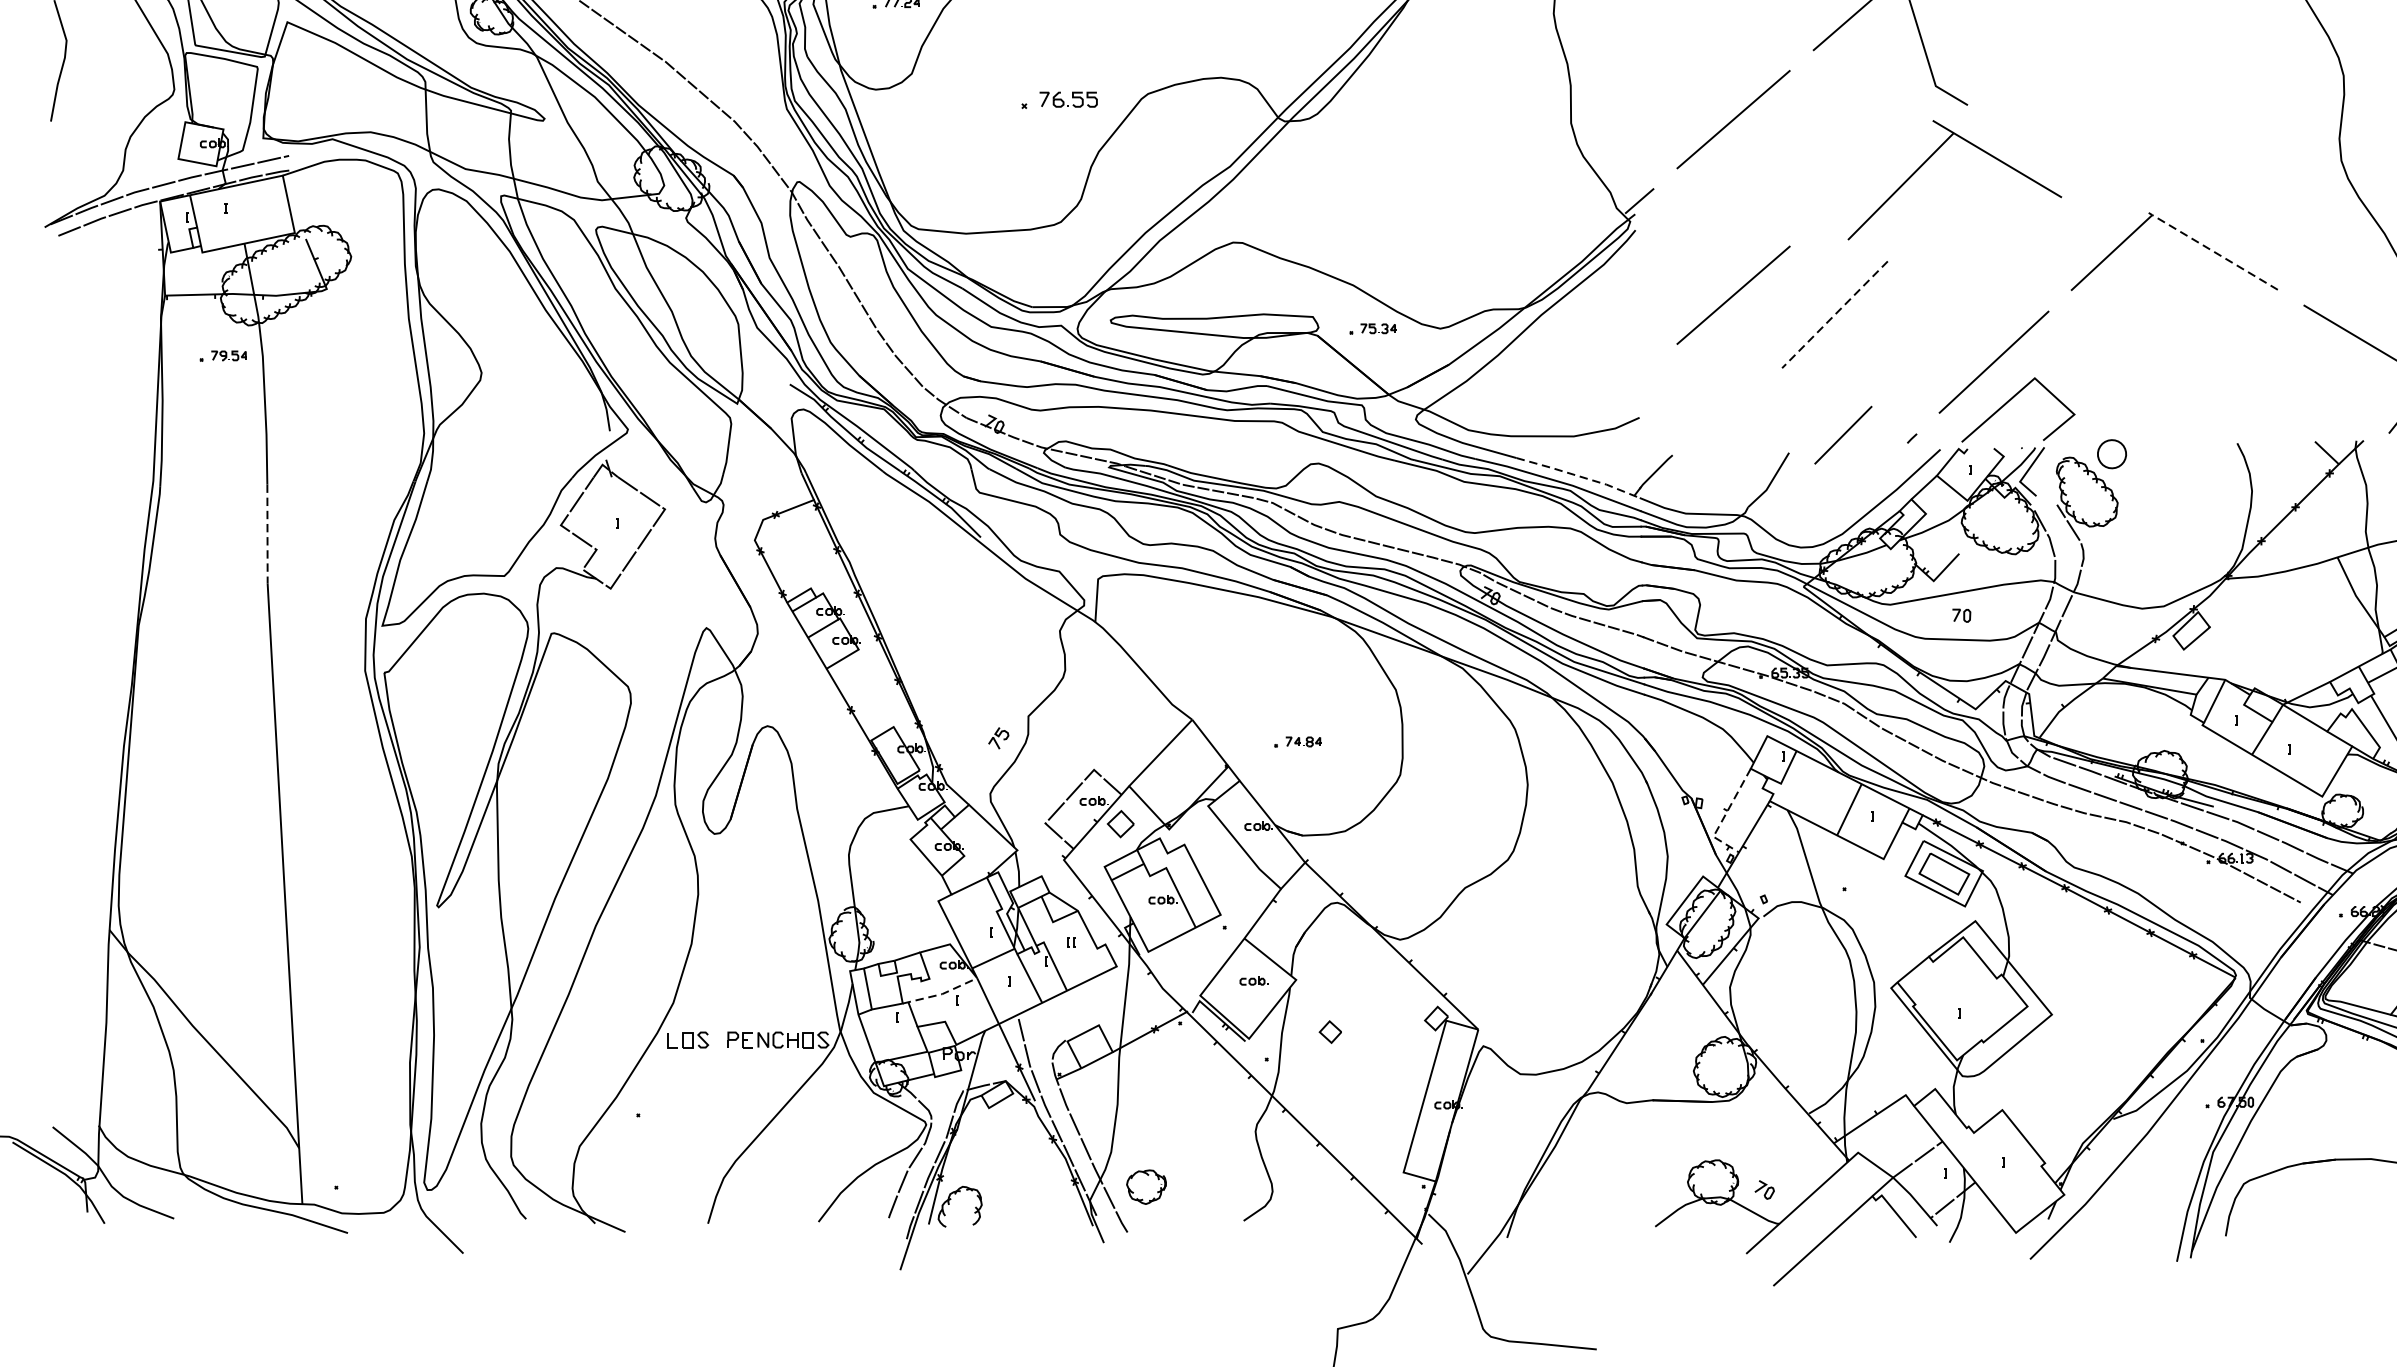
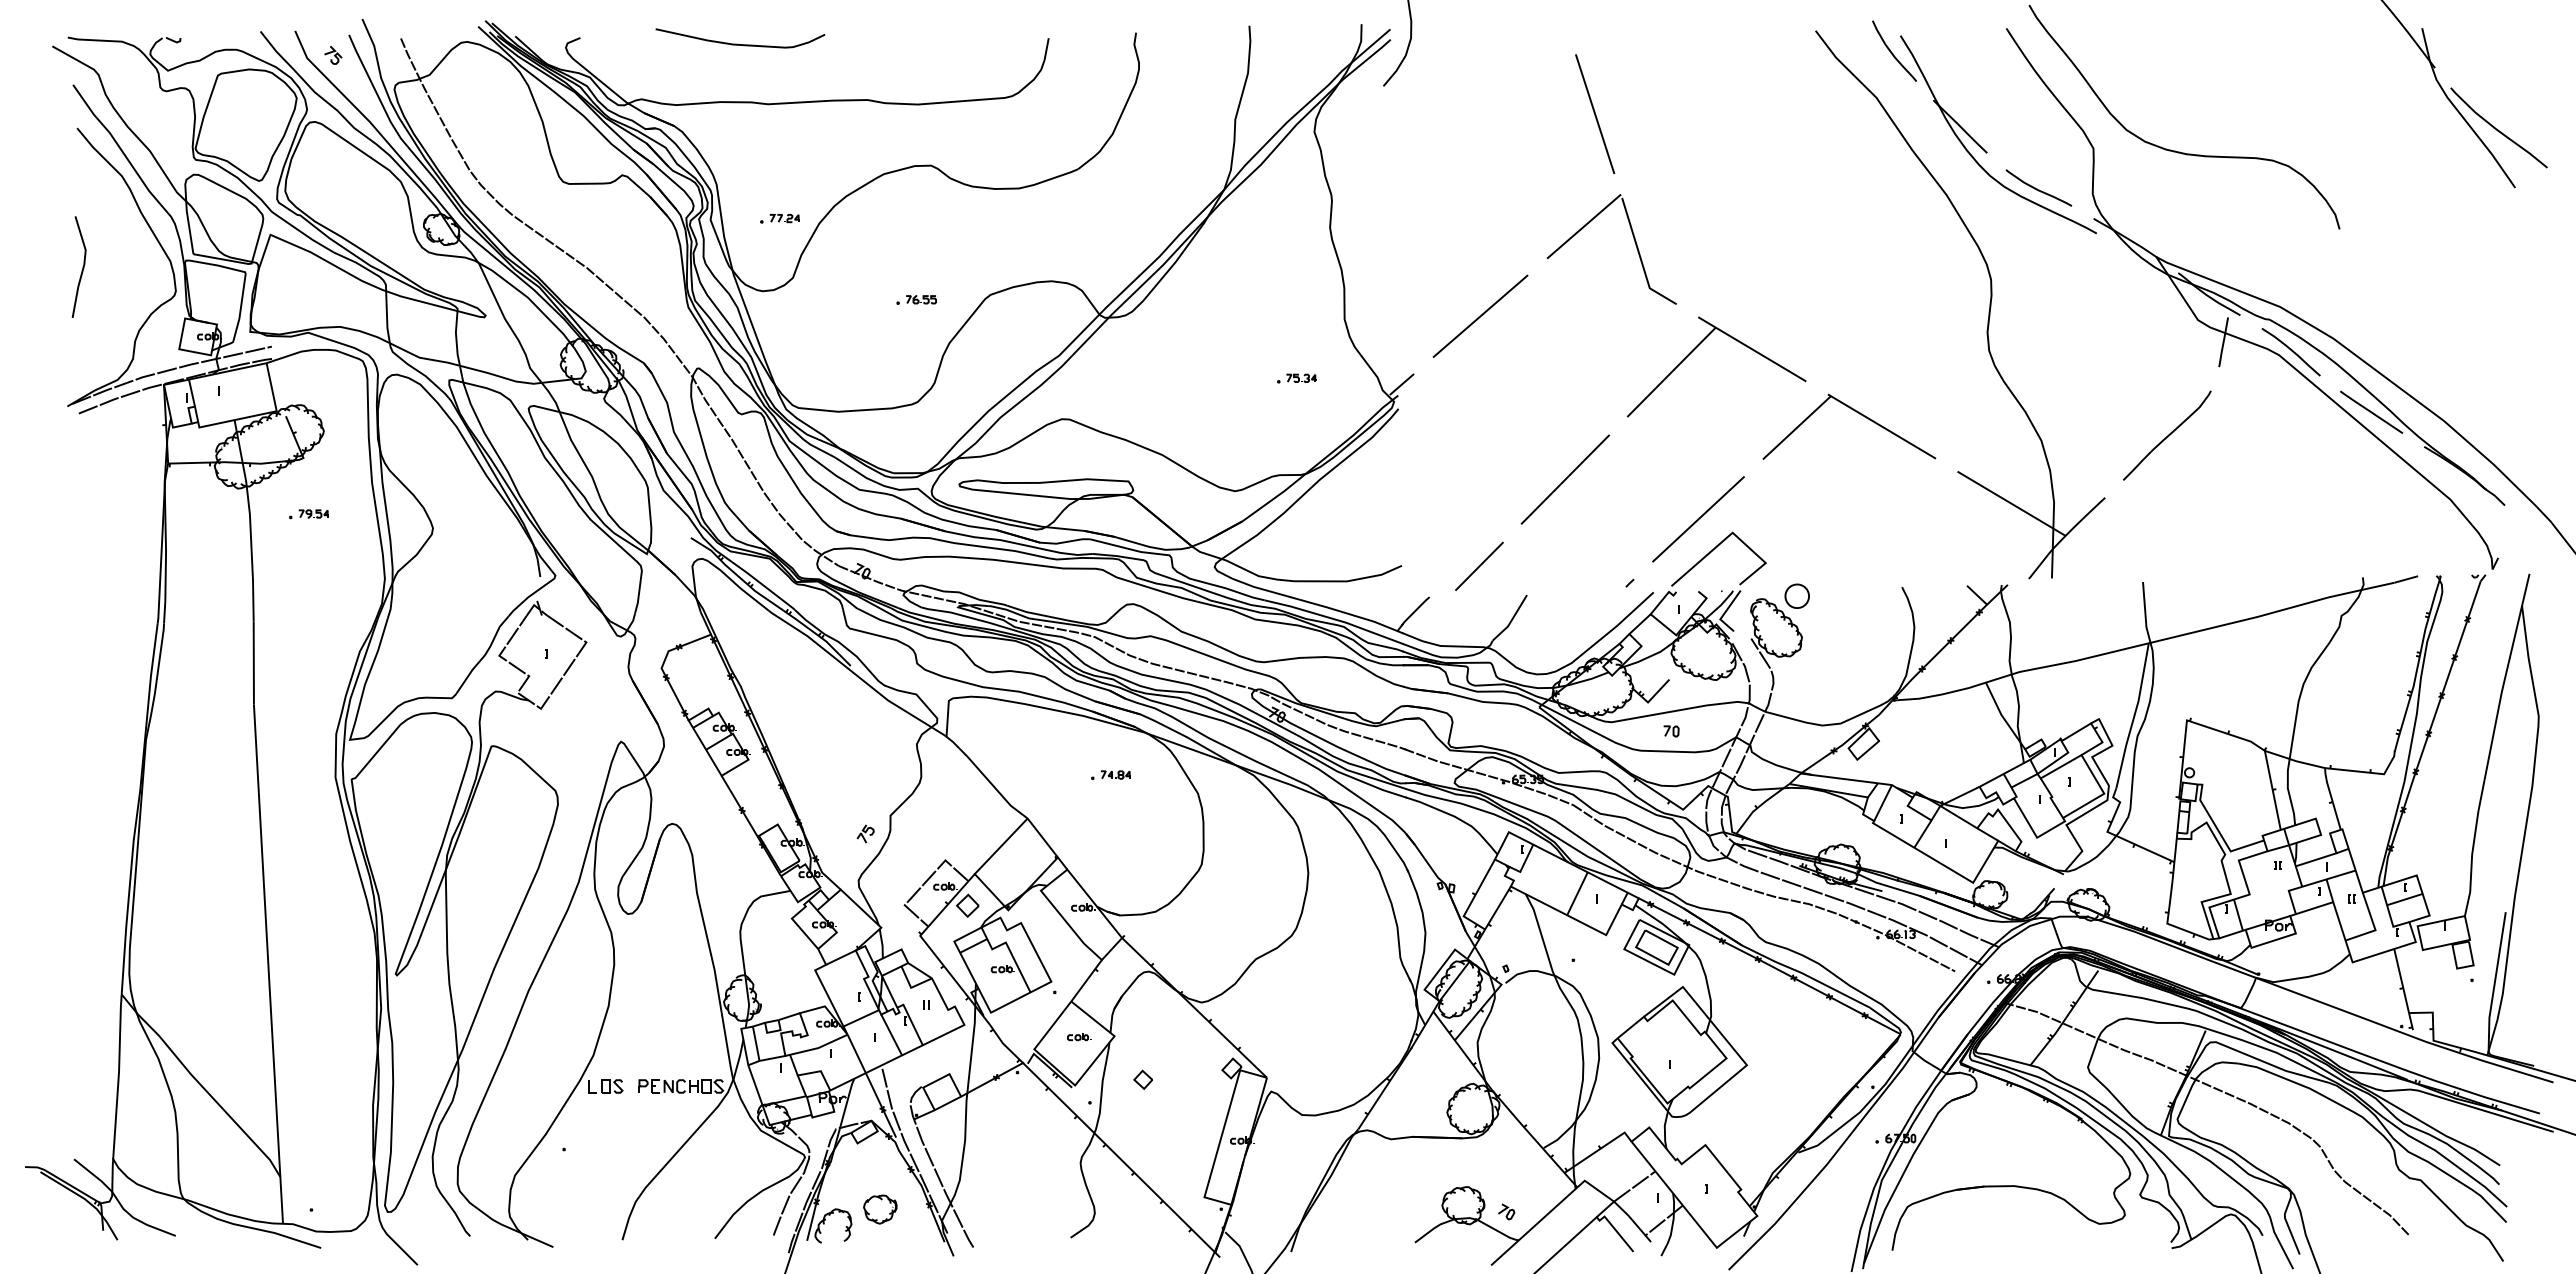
part: (1059, 99) -> (916, 299), size x0.62
part: (1931, 156) -> (1697, 347), moved
line: (2212, 251) -> (1881, 426), dashed -> solid
line: (1733, 294) -> (1480, 462), removed
line: (1835, 314) -> (1565, 479), dashed -> solid
part: (1372, 328) -> (1296, 378), moved
part: (222, 356) -> (308, 514), moved
line: (1843, 434) -> (1479, 565), moved
line: (1579, 475) -> (1351, 614), dashed -> solid
line: (267, 534) -> (253, 663), dashed -> solid
part: (1297, 741) -> (1110, 774), moved
line: (1723, 817) -> (1472, 900), dashed -> solid
line: (942, 994) -> (818, 1048), dashed -> solid
part: (1146, 1187) -> (880, 1209), moved

